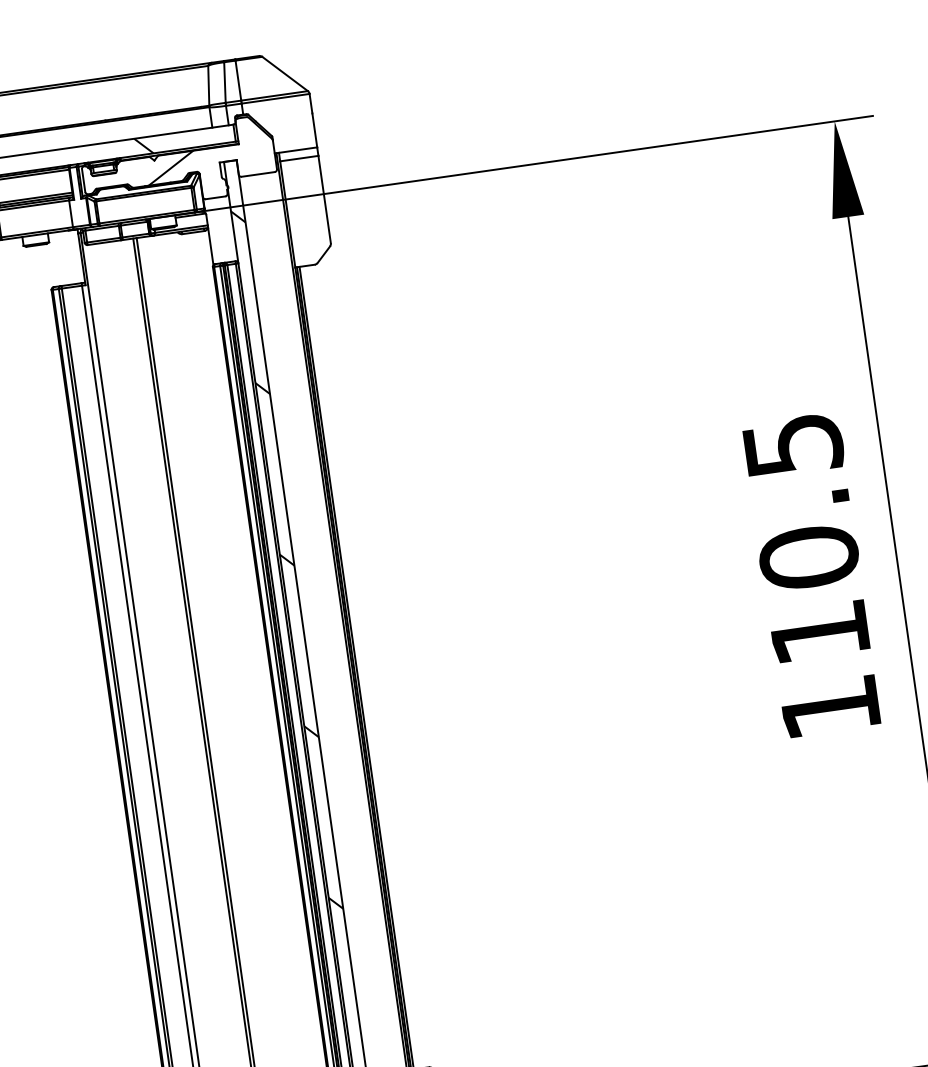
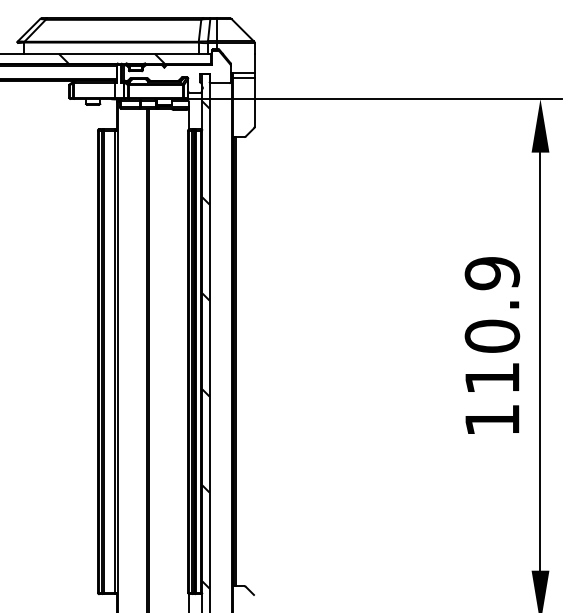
hatch: (170, 167) -> (172, 72), removed
text: (791, 445) -> (491, 273), 110.5 -> 110.9

